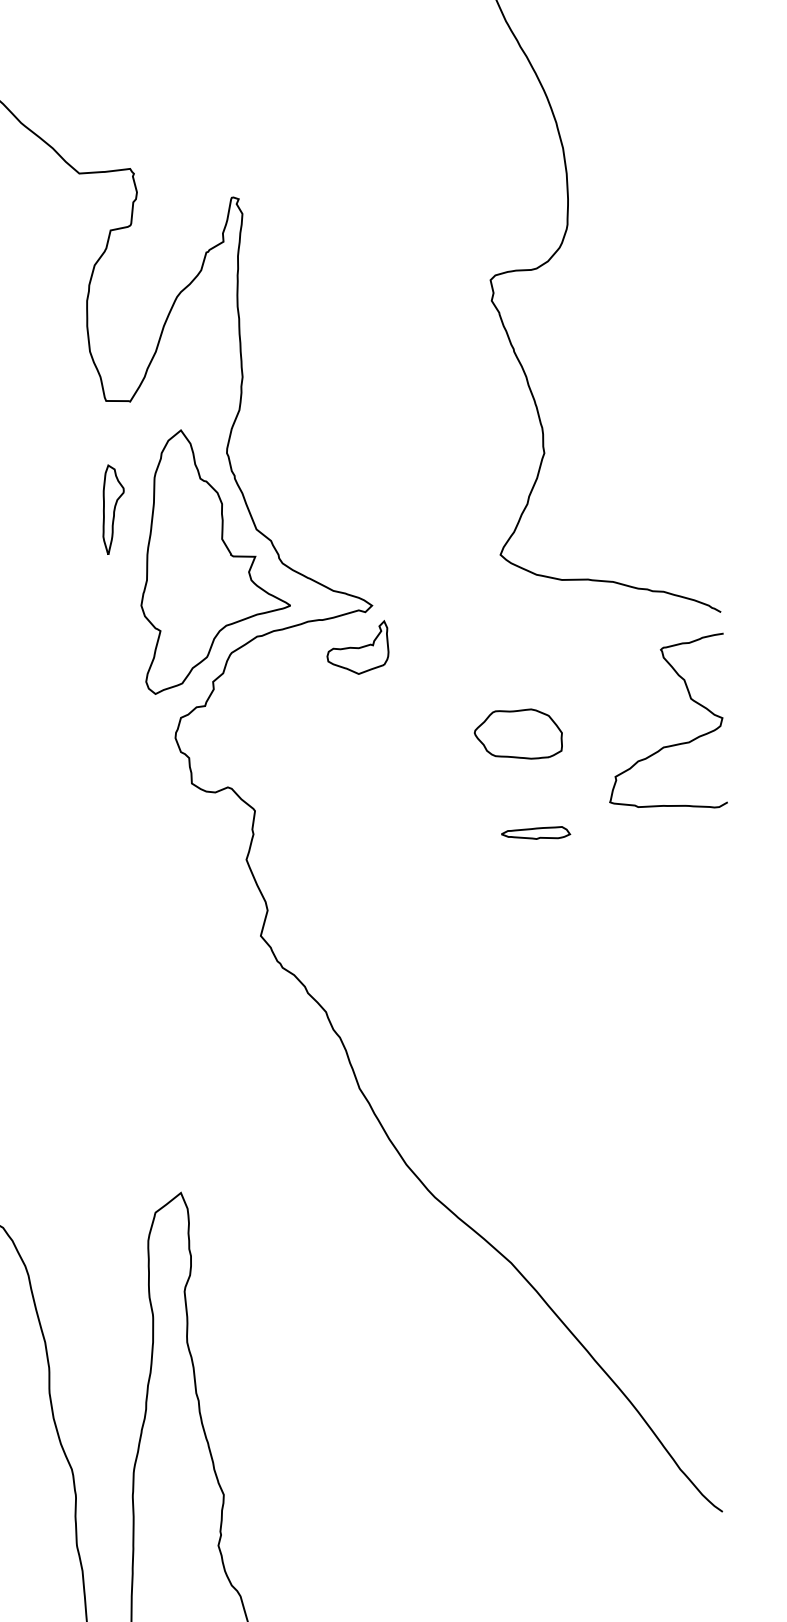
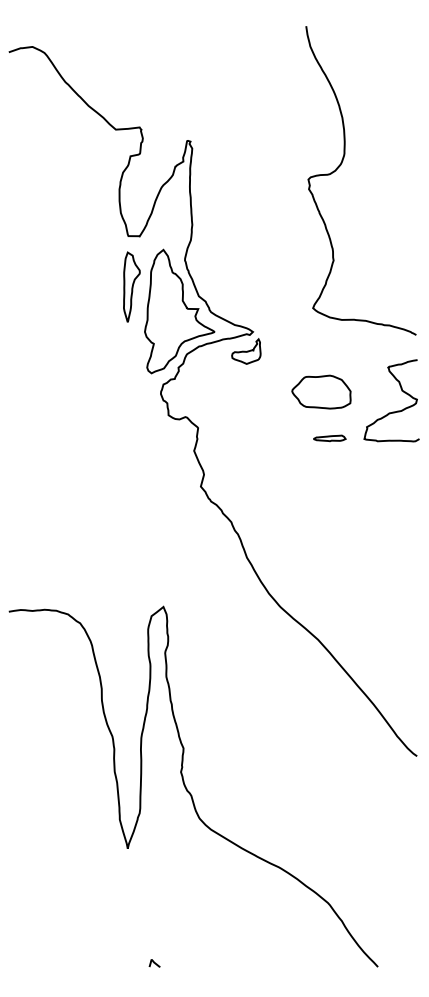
part: (112, 508) -> (131, 286), size x1.67
part: (518, 732) -> (321, 391), size x1.43
curve: (670, 743) -> (392, 411), moved

